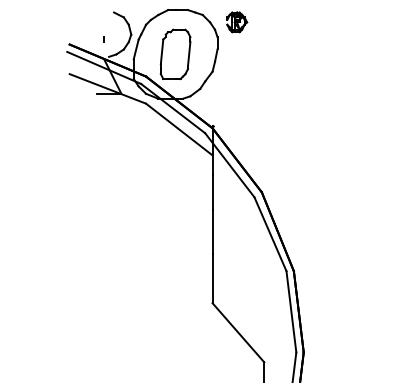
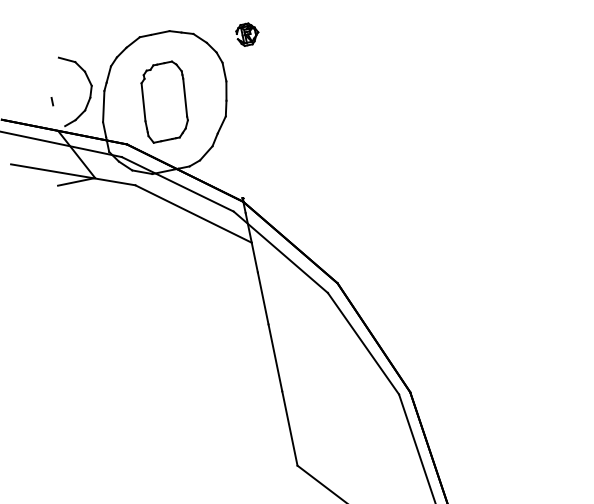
part: (237, 22) -> (248, 34), size x0.7

